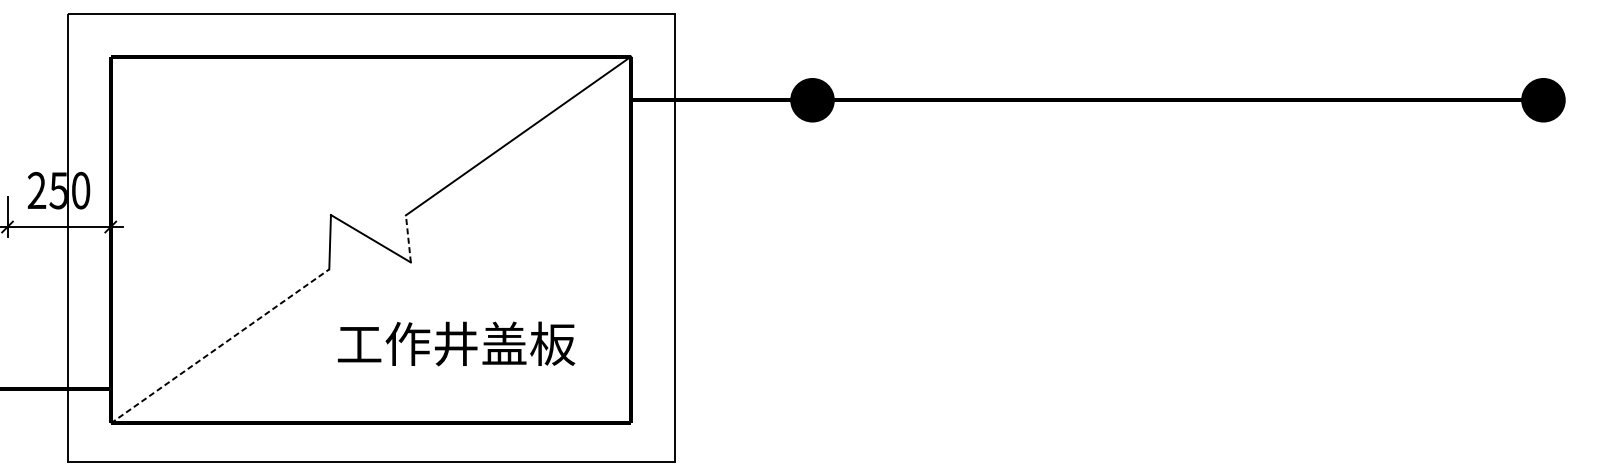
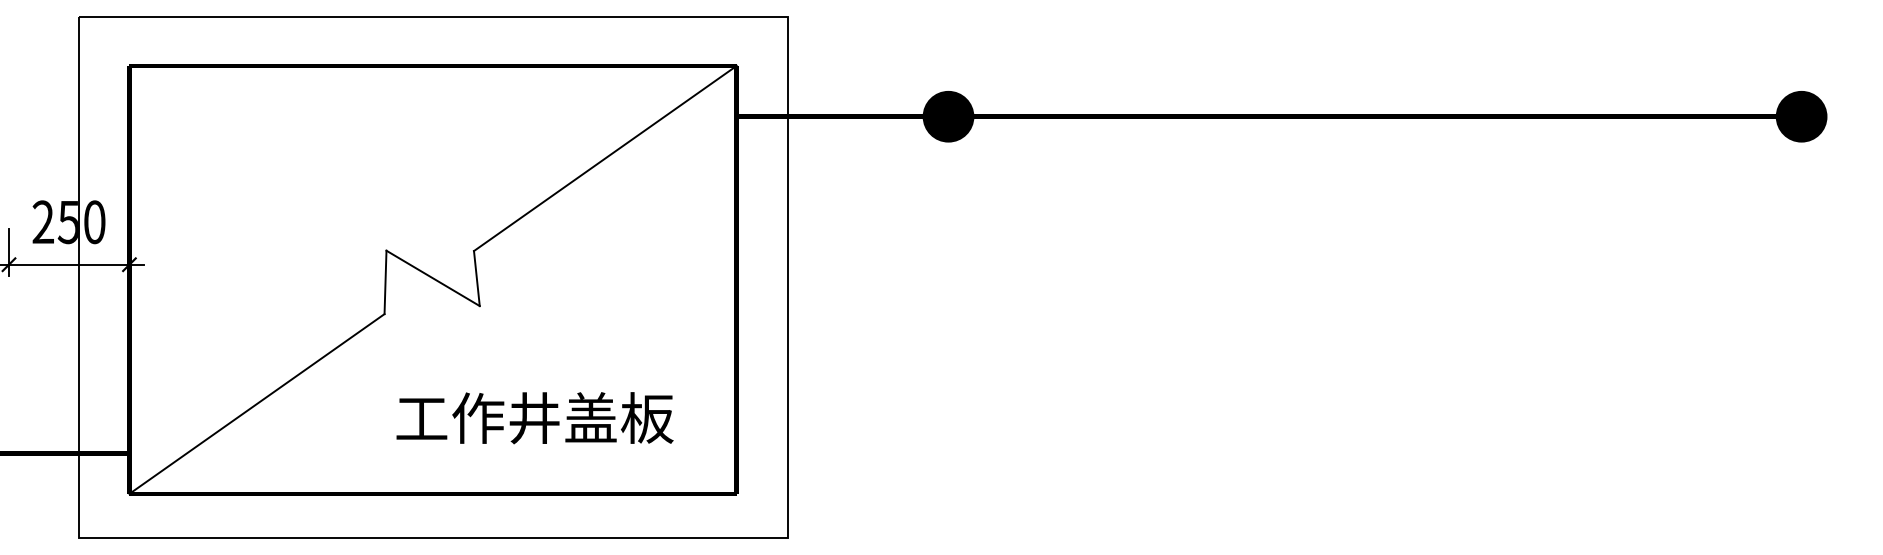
line: (408, 238) -> (476, 278), dashed -> solid
text: (456, 344) -> (534, 418), moved
line: (220, 345) -> (257, 403), dashed -> solid

